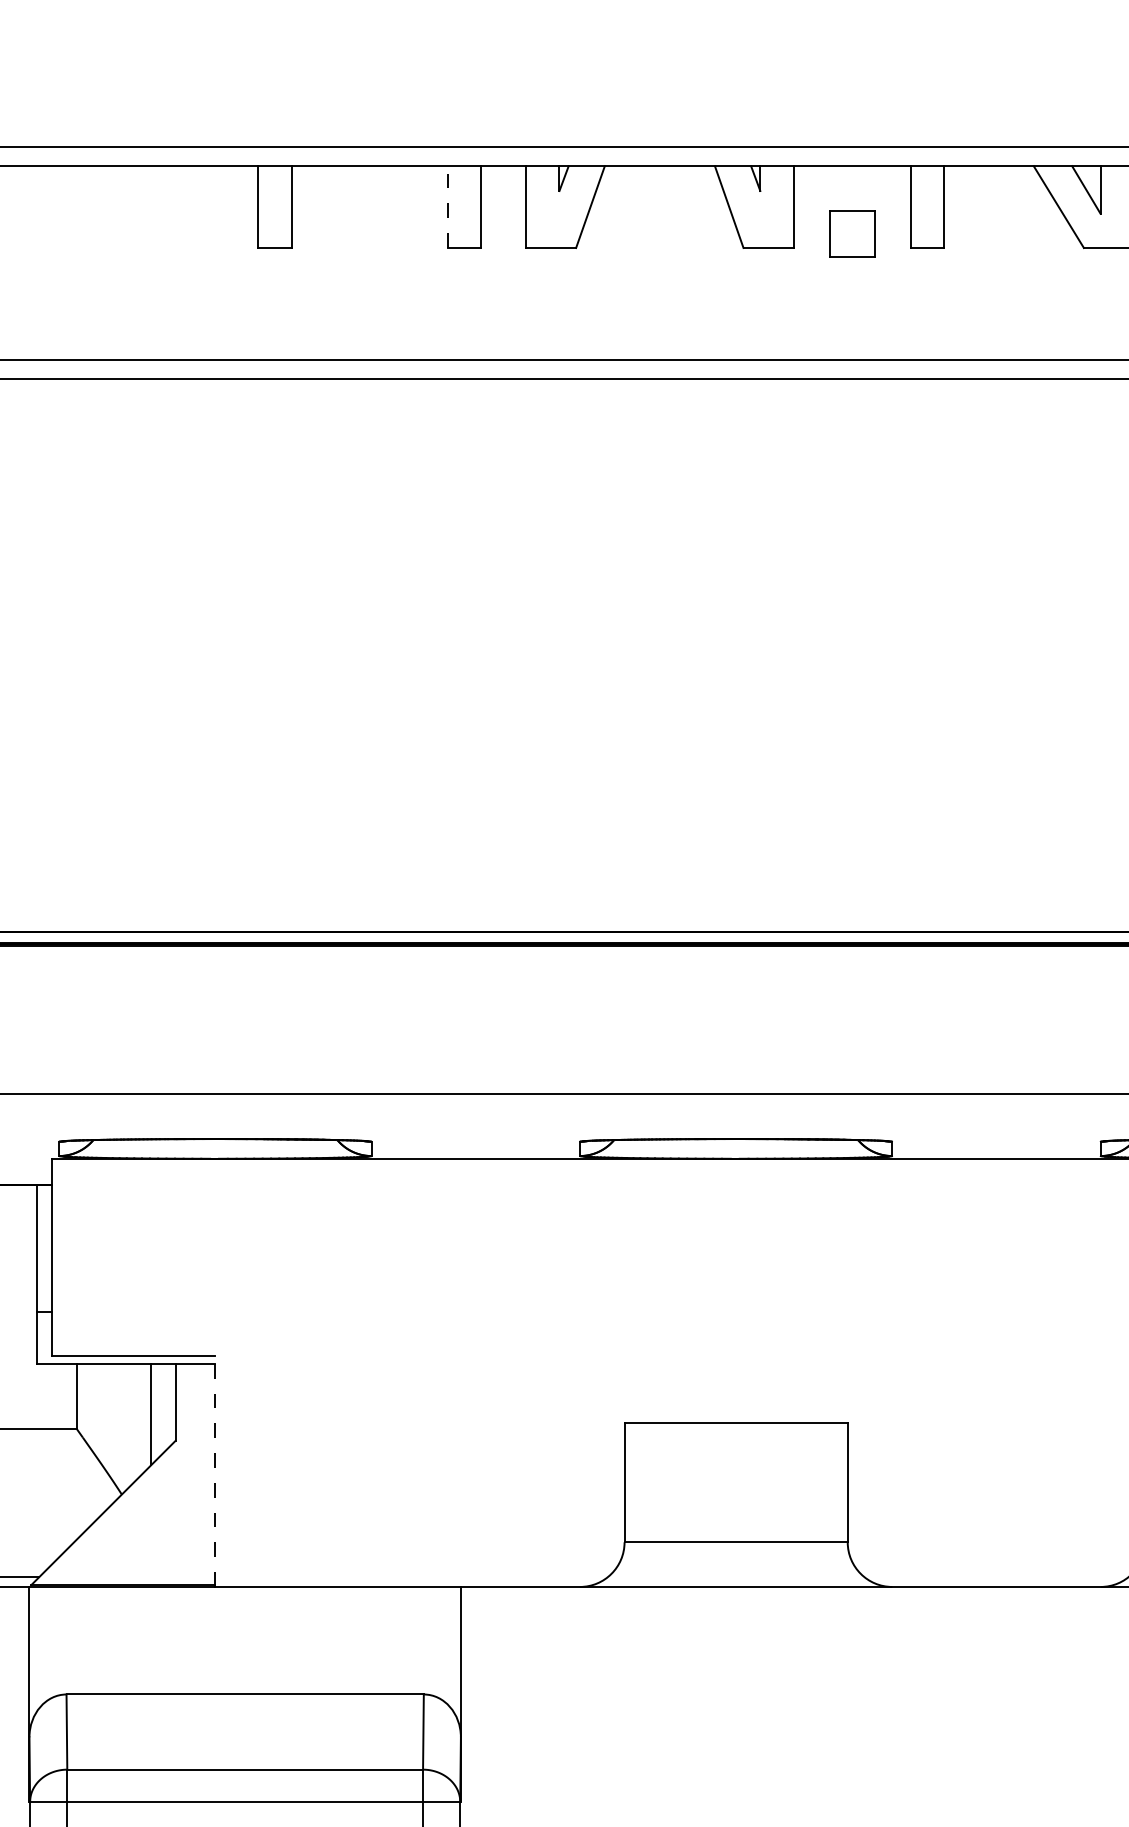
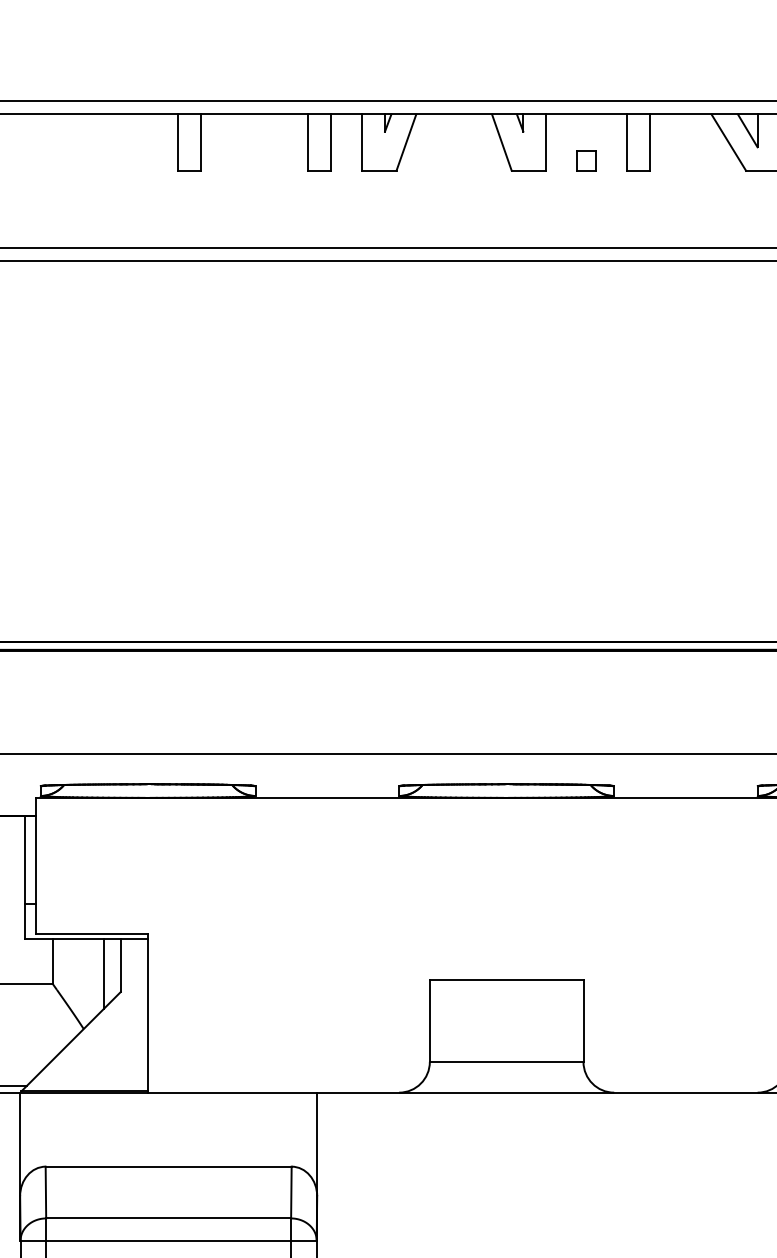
line: (448, 206) -> (308, 142), dashed -> solid
part: (852, 233) -> (586, 160), size x0.62
line: (215, 1470) -> (148, 1012), dashed -> solid

